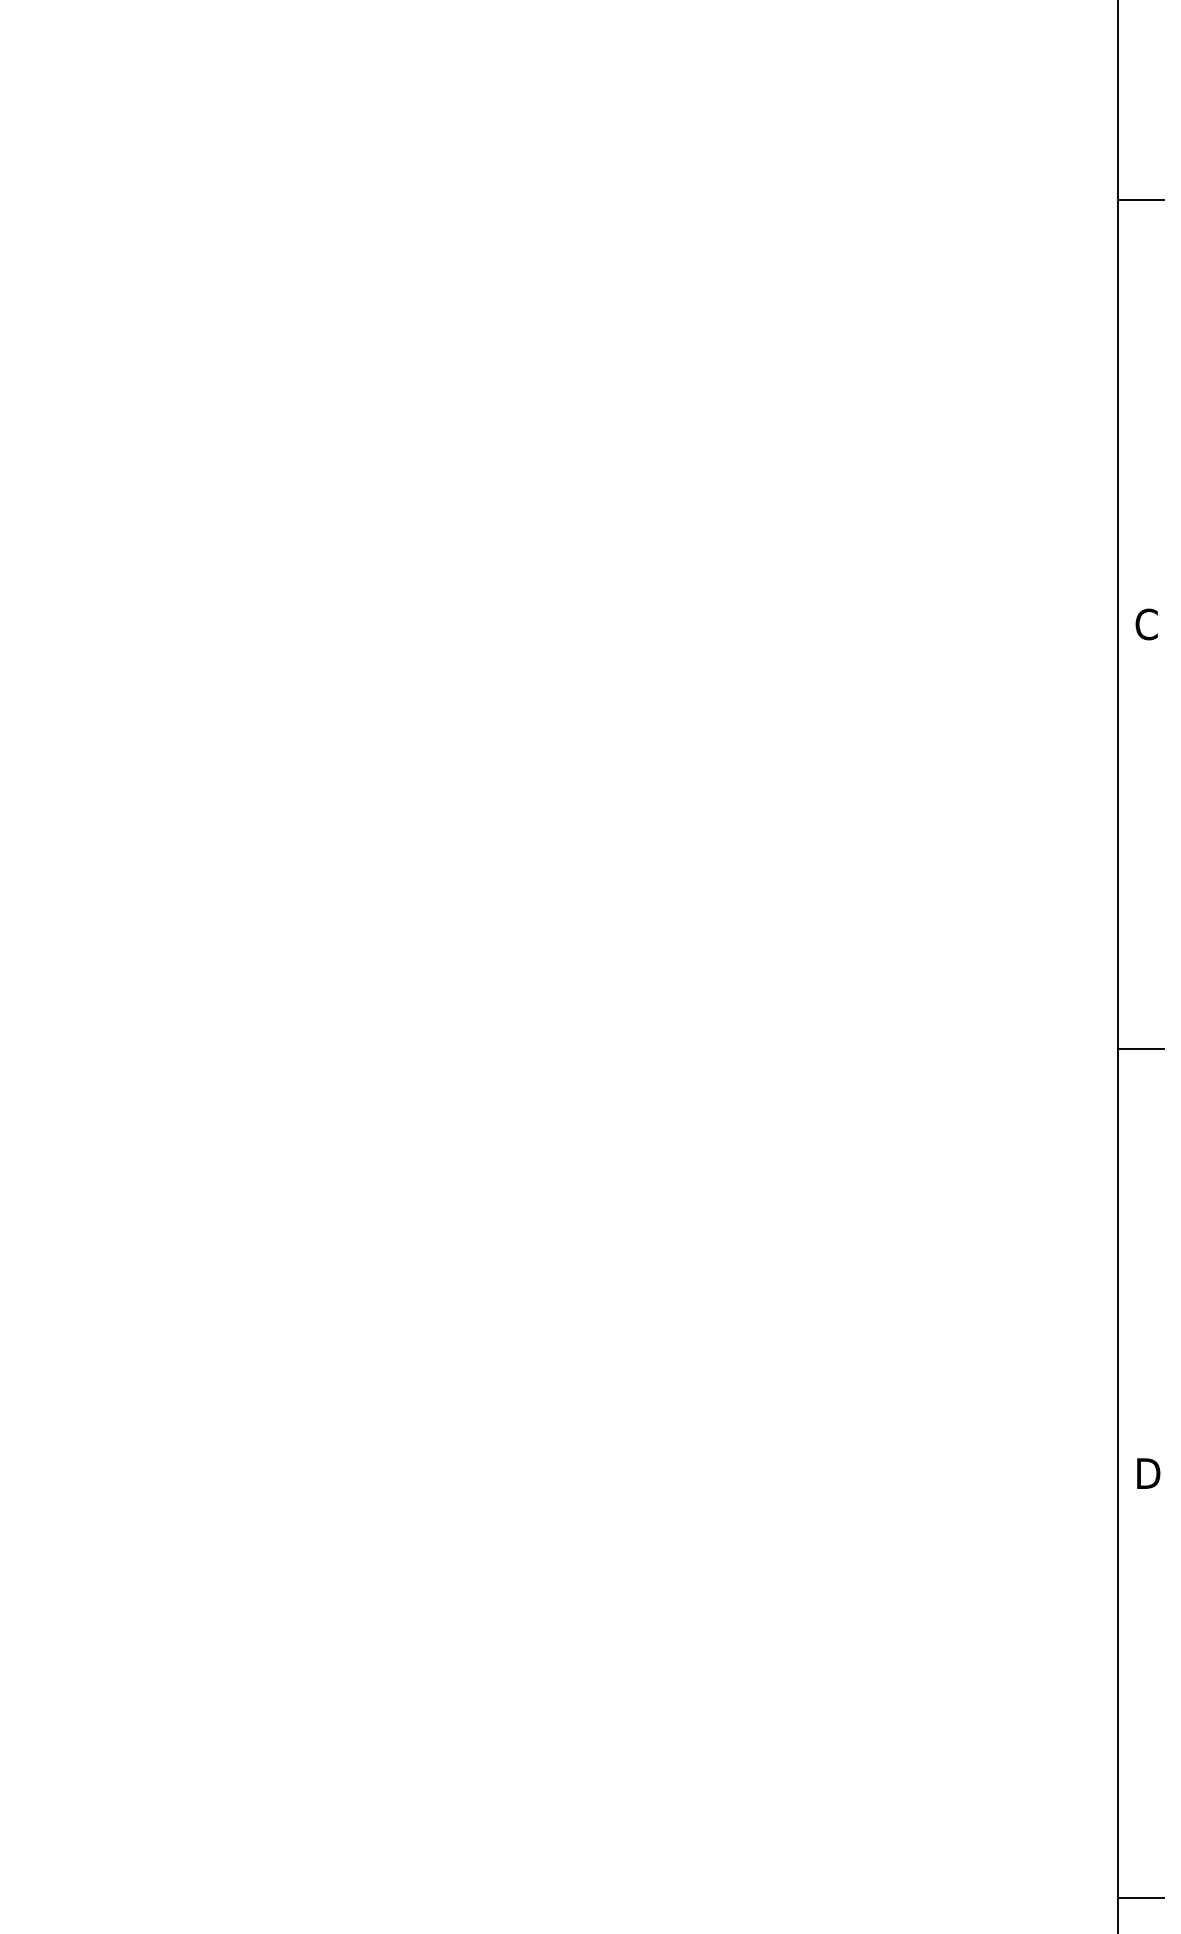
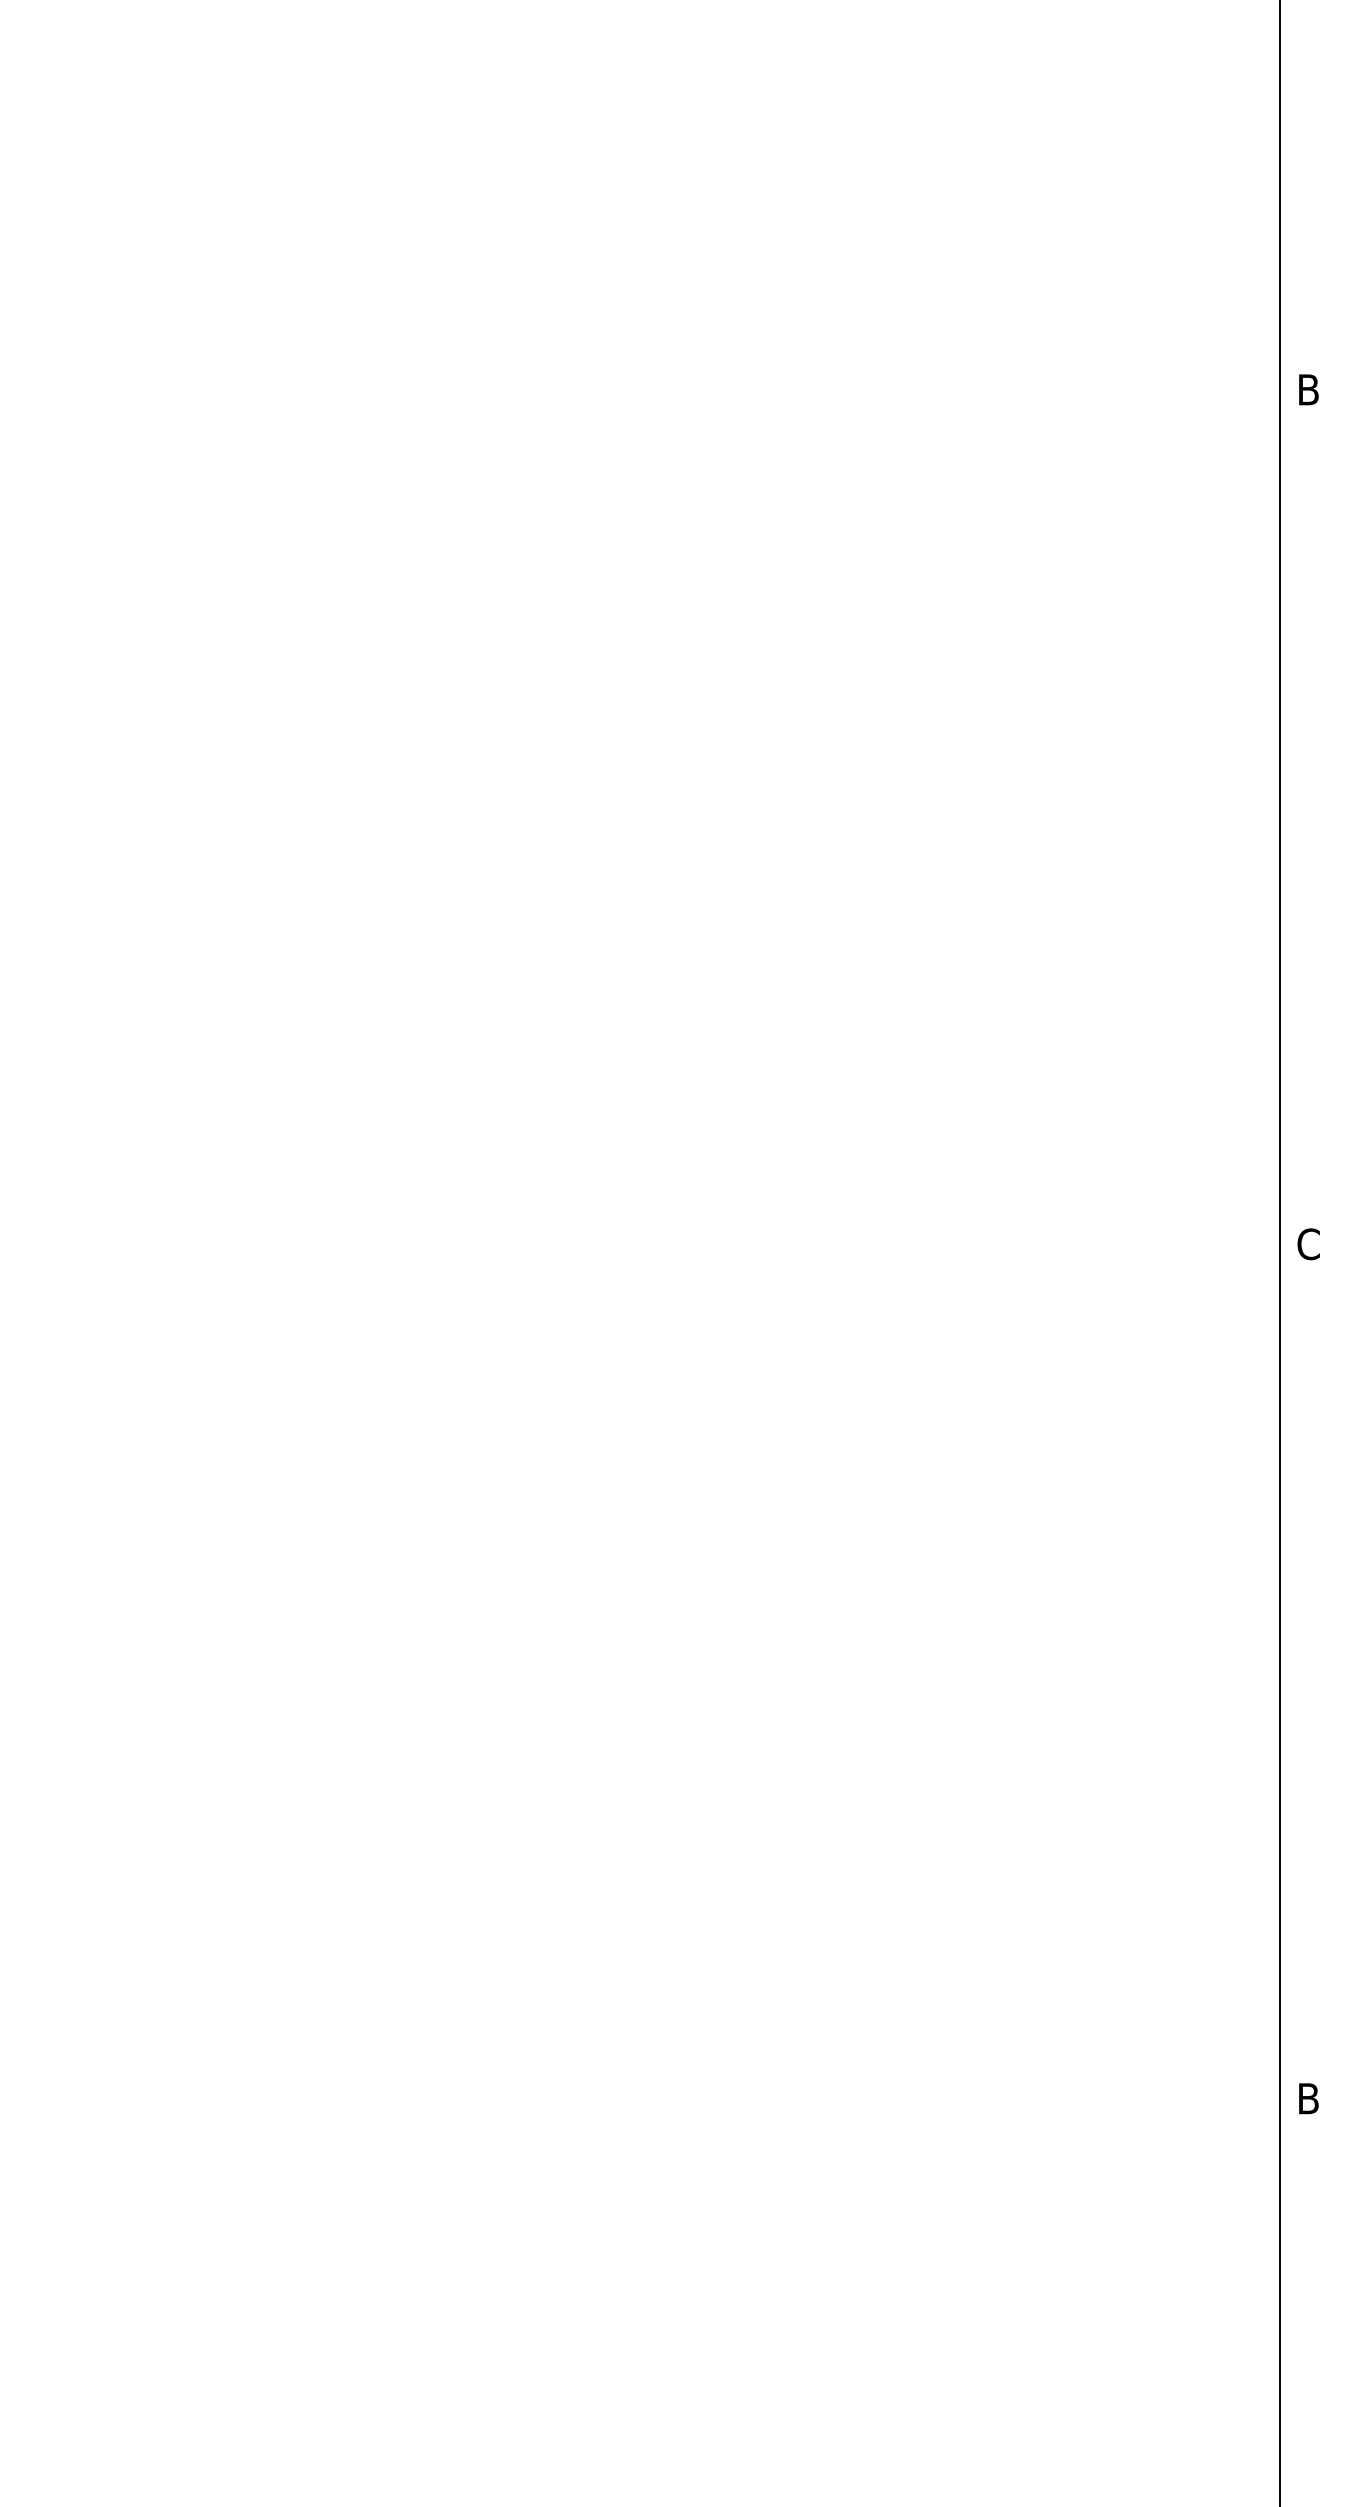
line: (1140, 200) -> (1302, 817), removed
line: (1140, 1049) -> (1302, 1671), removed
text: (1150, 1473) -> (1312, 2098), D -> B

